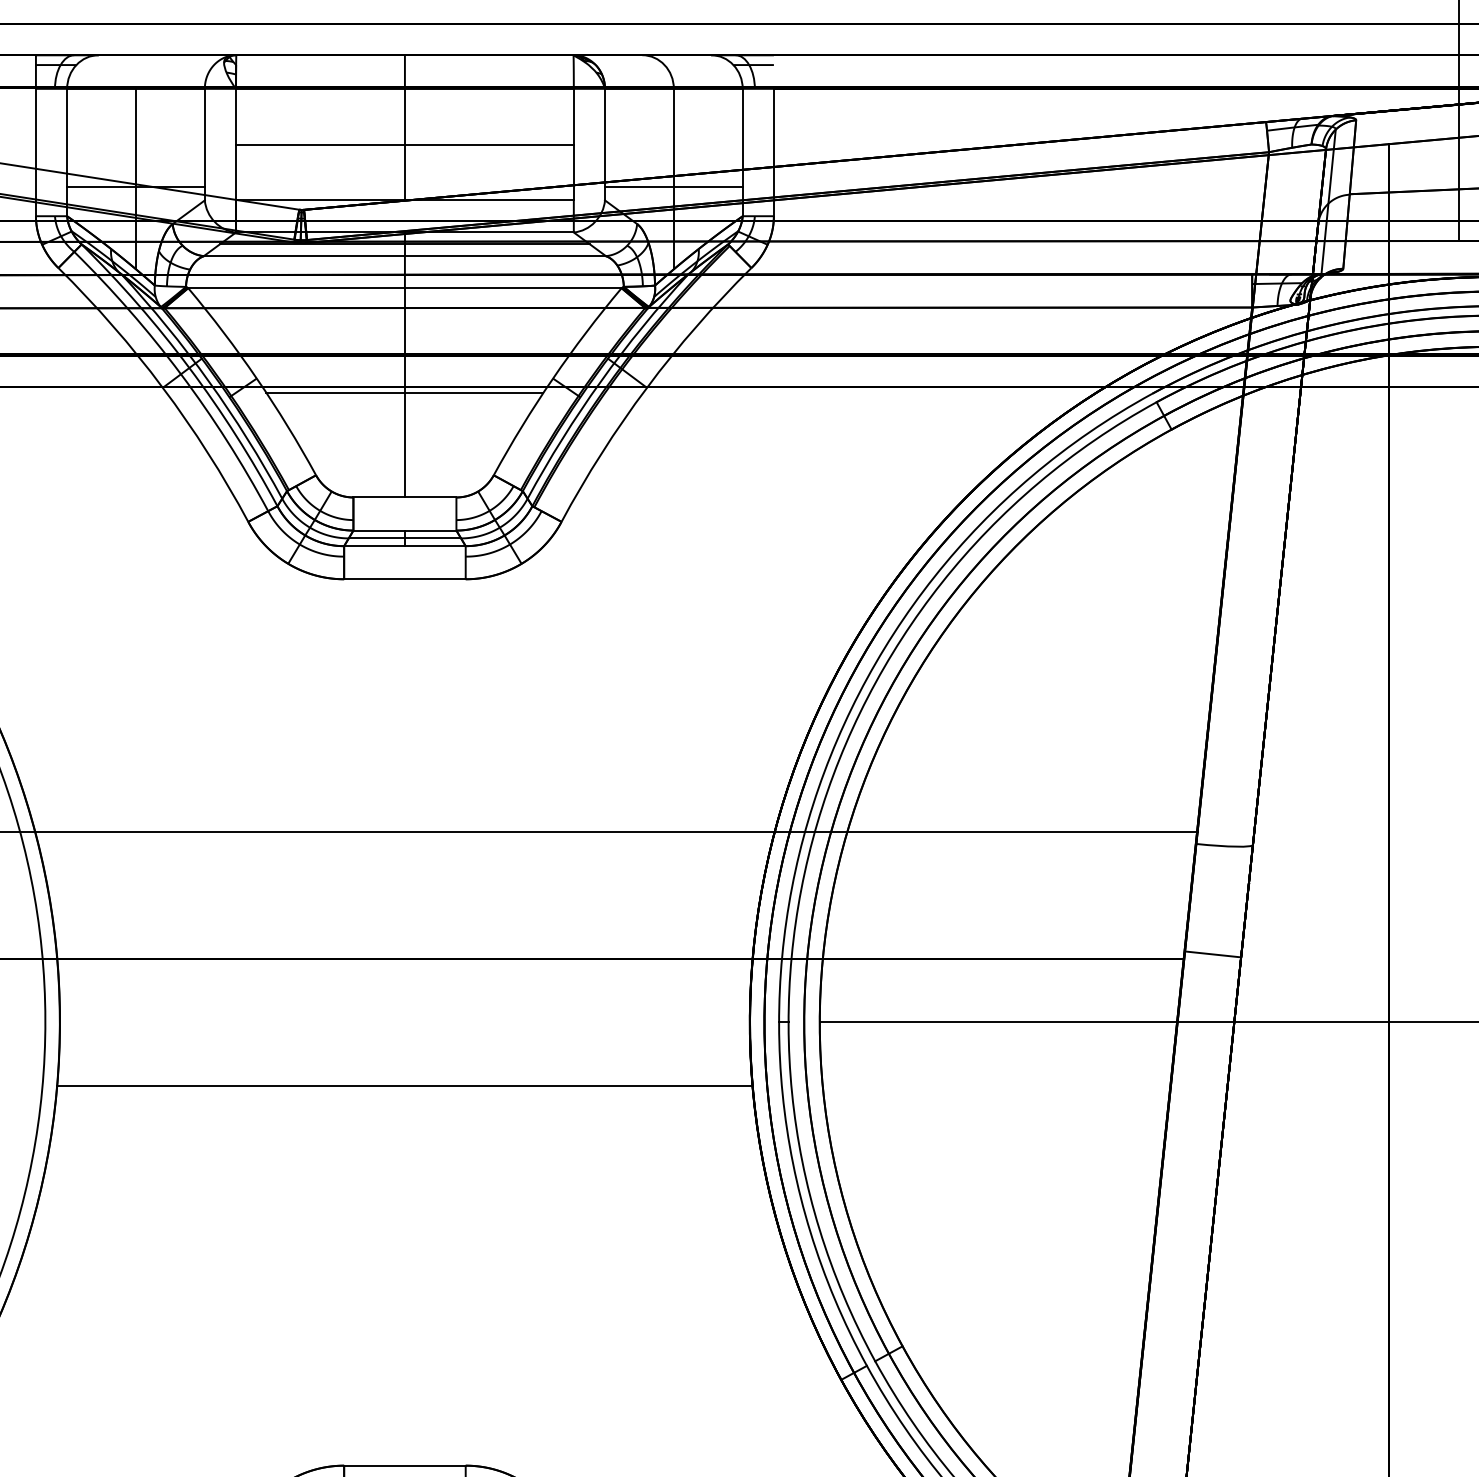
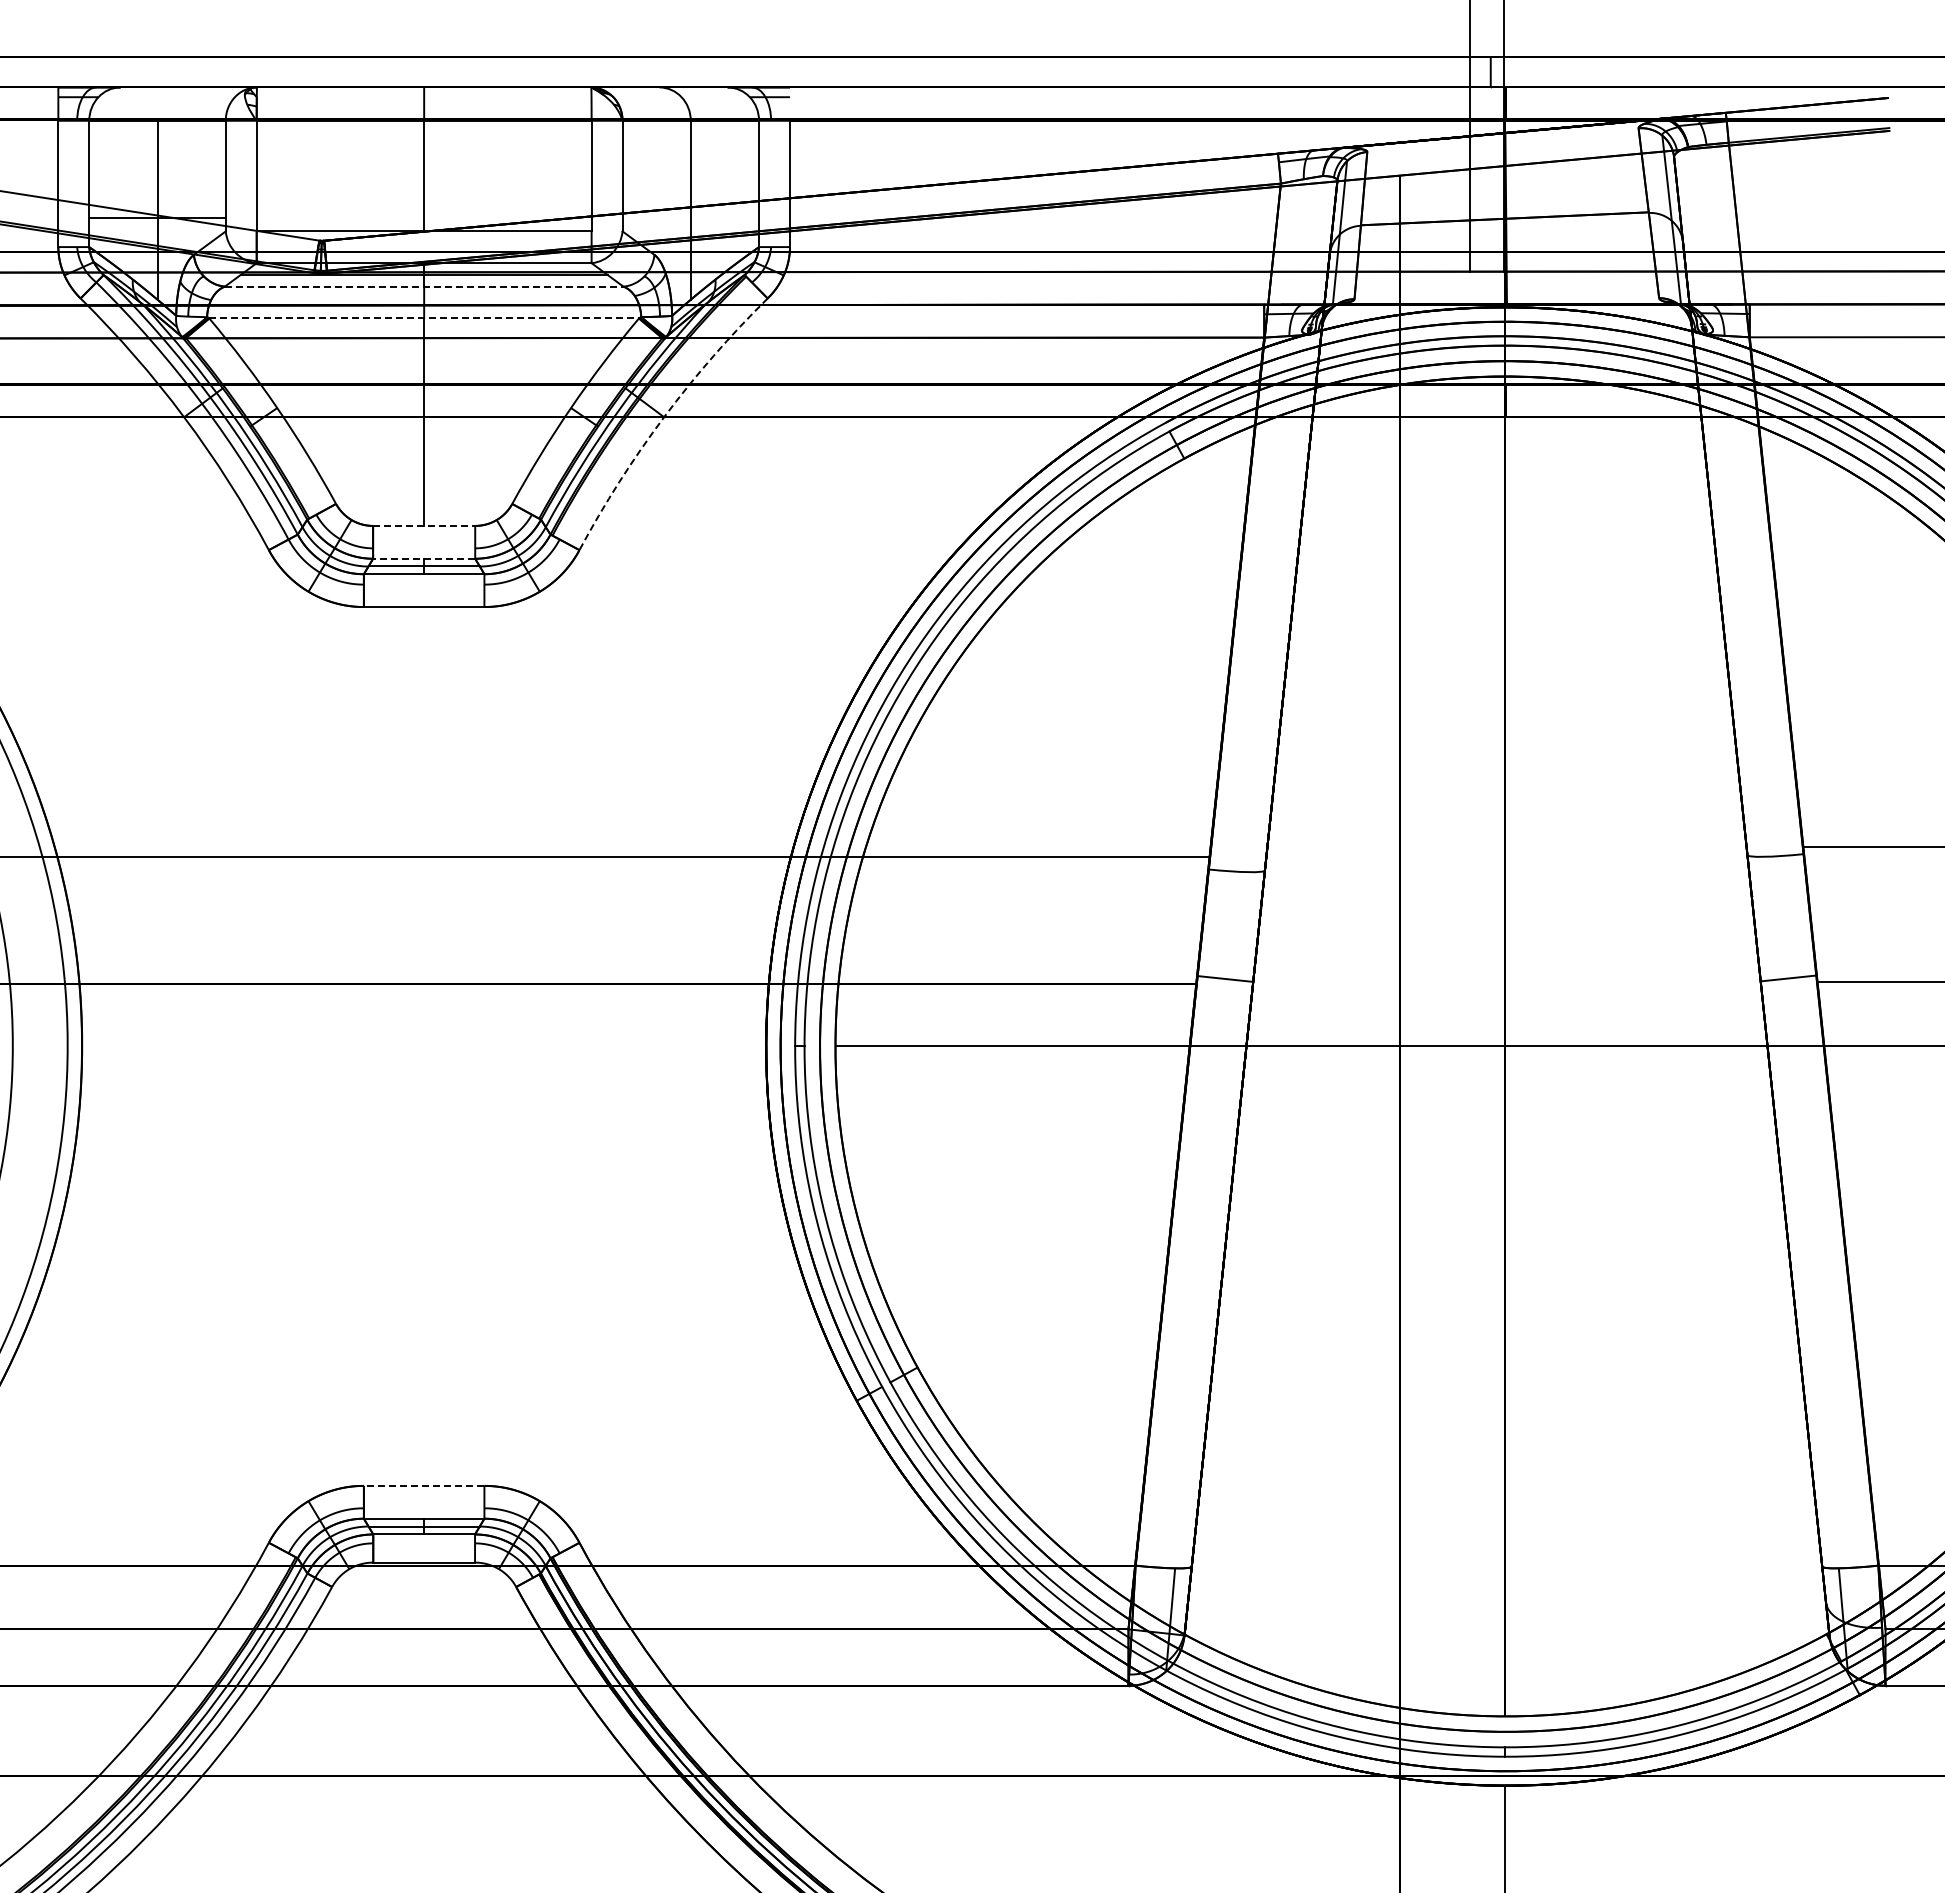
line: (404, 145) -> (423, 176), removed
line: (673, 187) -> (690, 218), removed
line: (405, 255) -> (424, 286), solid -> dashed
line: (405, 288) -> (424, 318), solid -> dashed
arc: (647, 388) -> (664, 417), solid -> dashed
line: (404, 393) -> (423, 422), removed
line: (405, 497) -> (424, 525), solid -> dashed
line: (404, 530) -> (423, 558), solid -> dashed
line: (404, 1086) -> (423, 1109), removed
line: (404, 1465) -> (423, 1485), solid -> dashed

